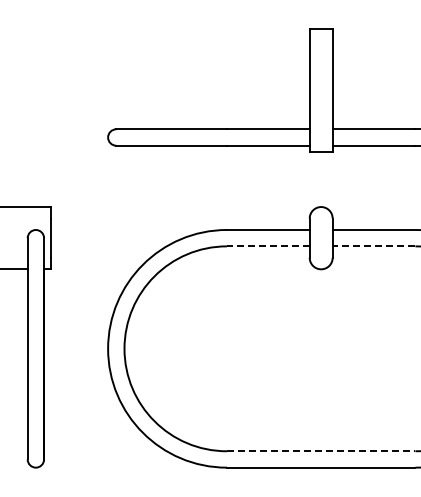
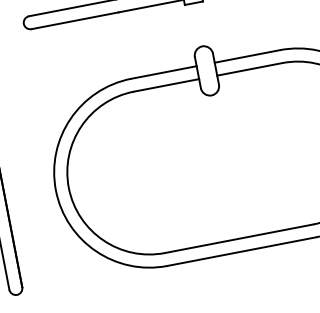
line: (267, 246) -> (165, 85), dashed -> solid
line: (373, 246) -> (249, 69), dashed -> solid
line: (321, 451) -> (239, 238), dashed -> solid

